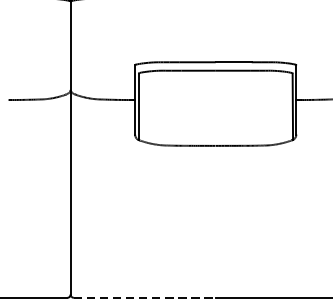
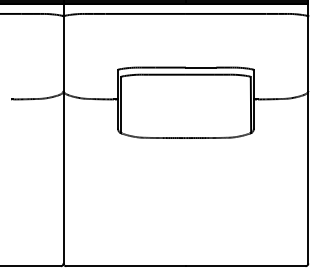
line: (145, 298) -> (126, 266), dashed -> solid

